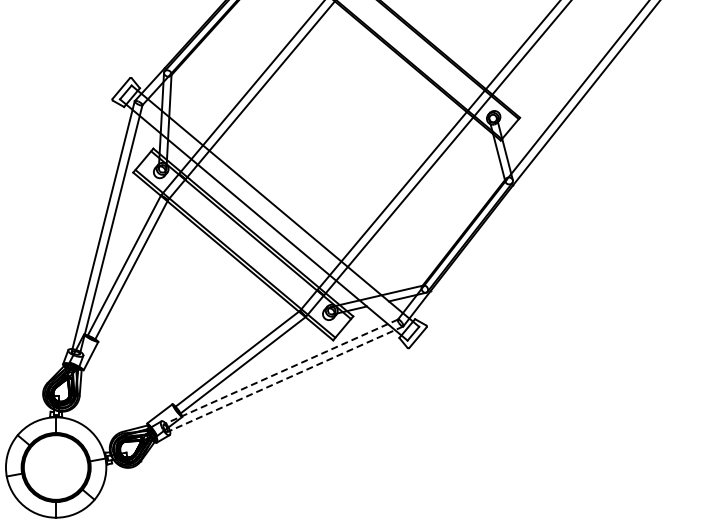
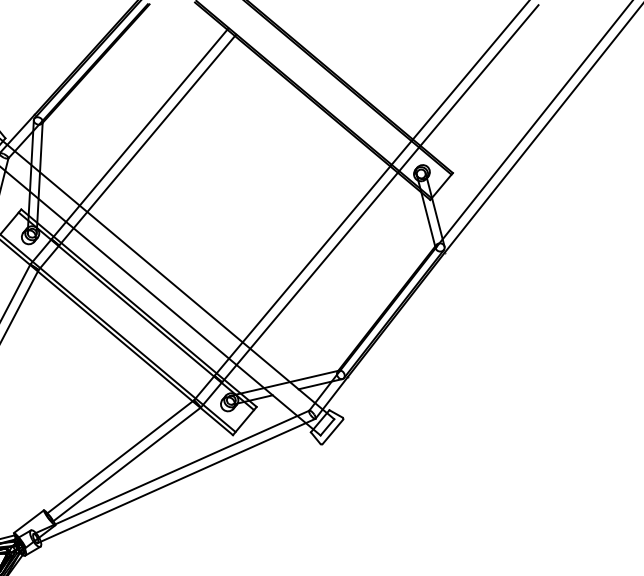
line: (280, 372) -> (170, 472), dashed -> solid
line: (284, 379) -> (175, 481), dashed -> solid

